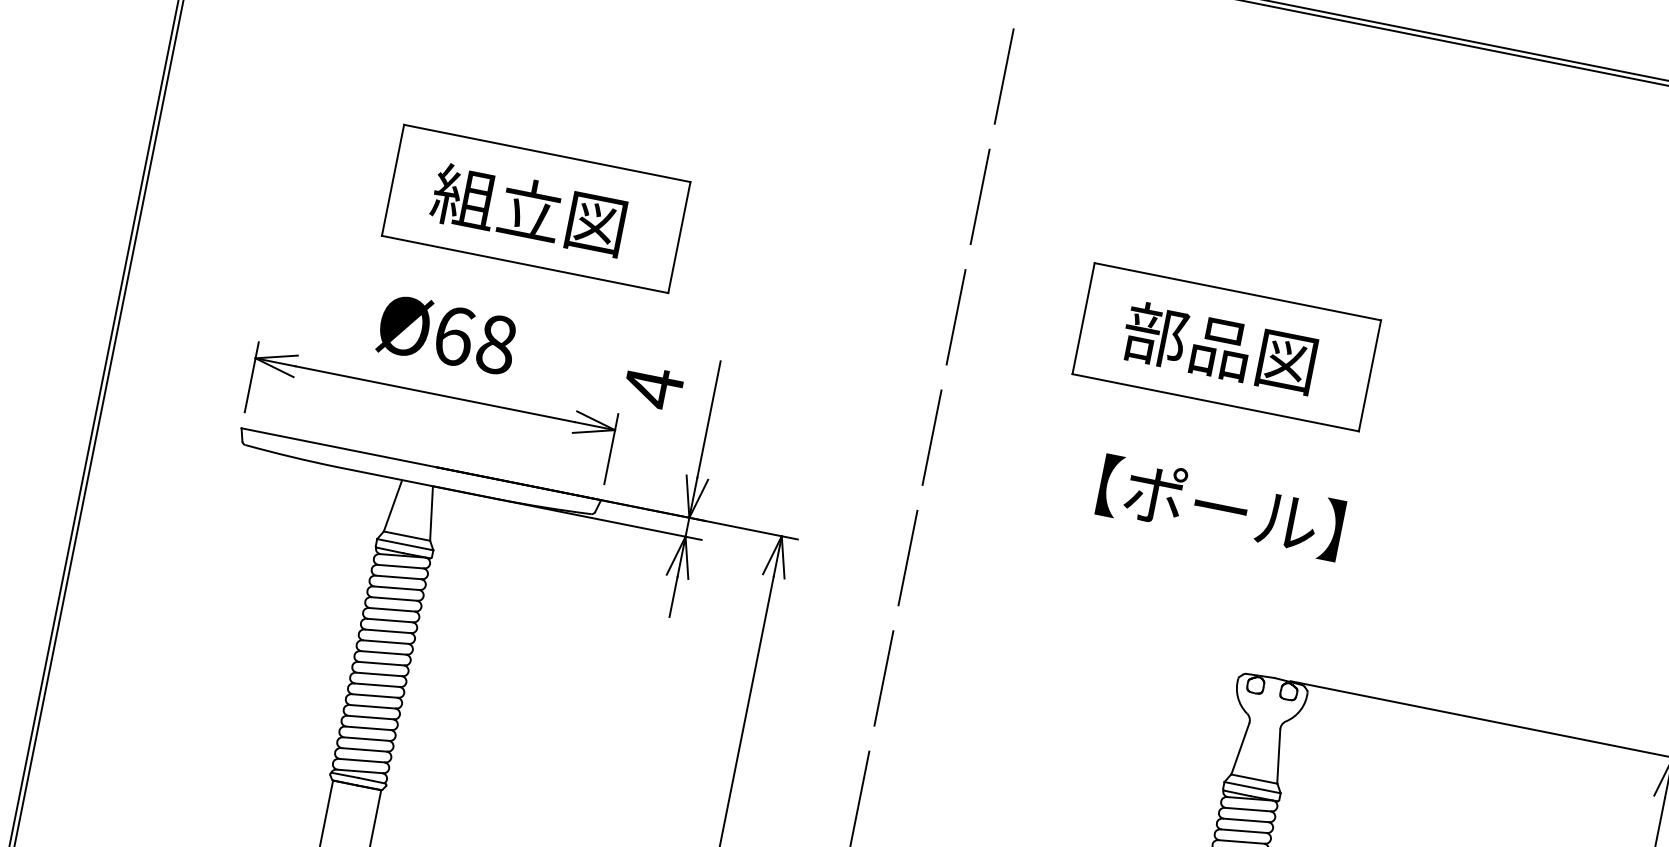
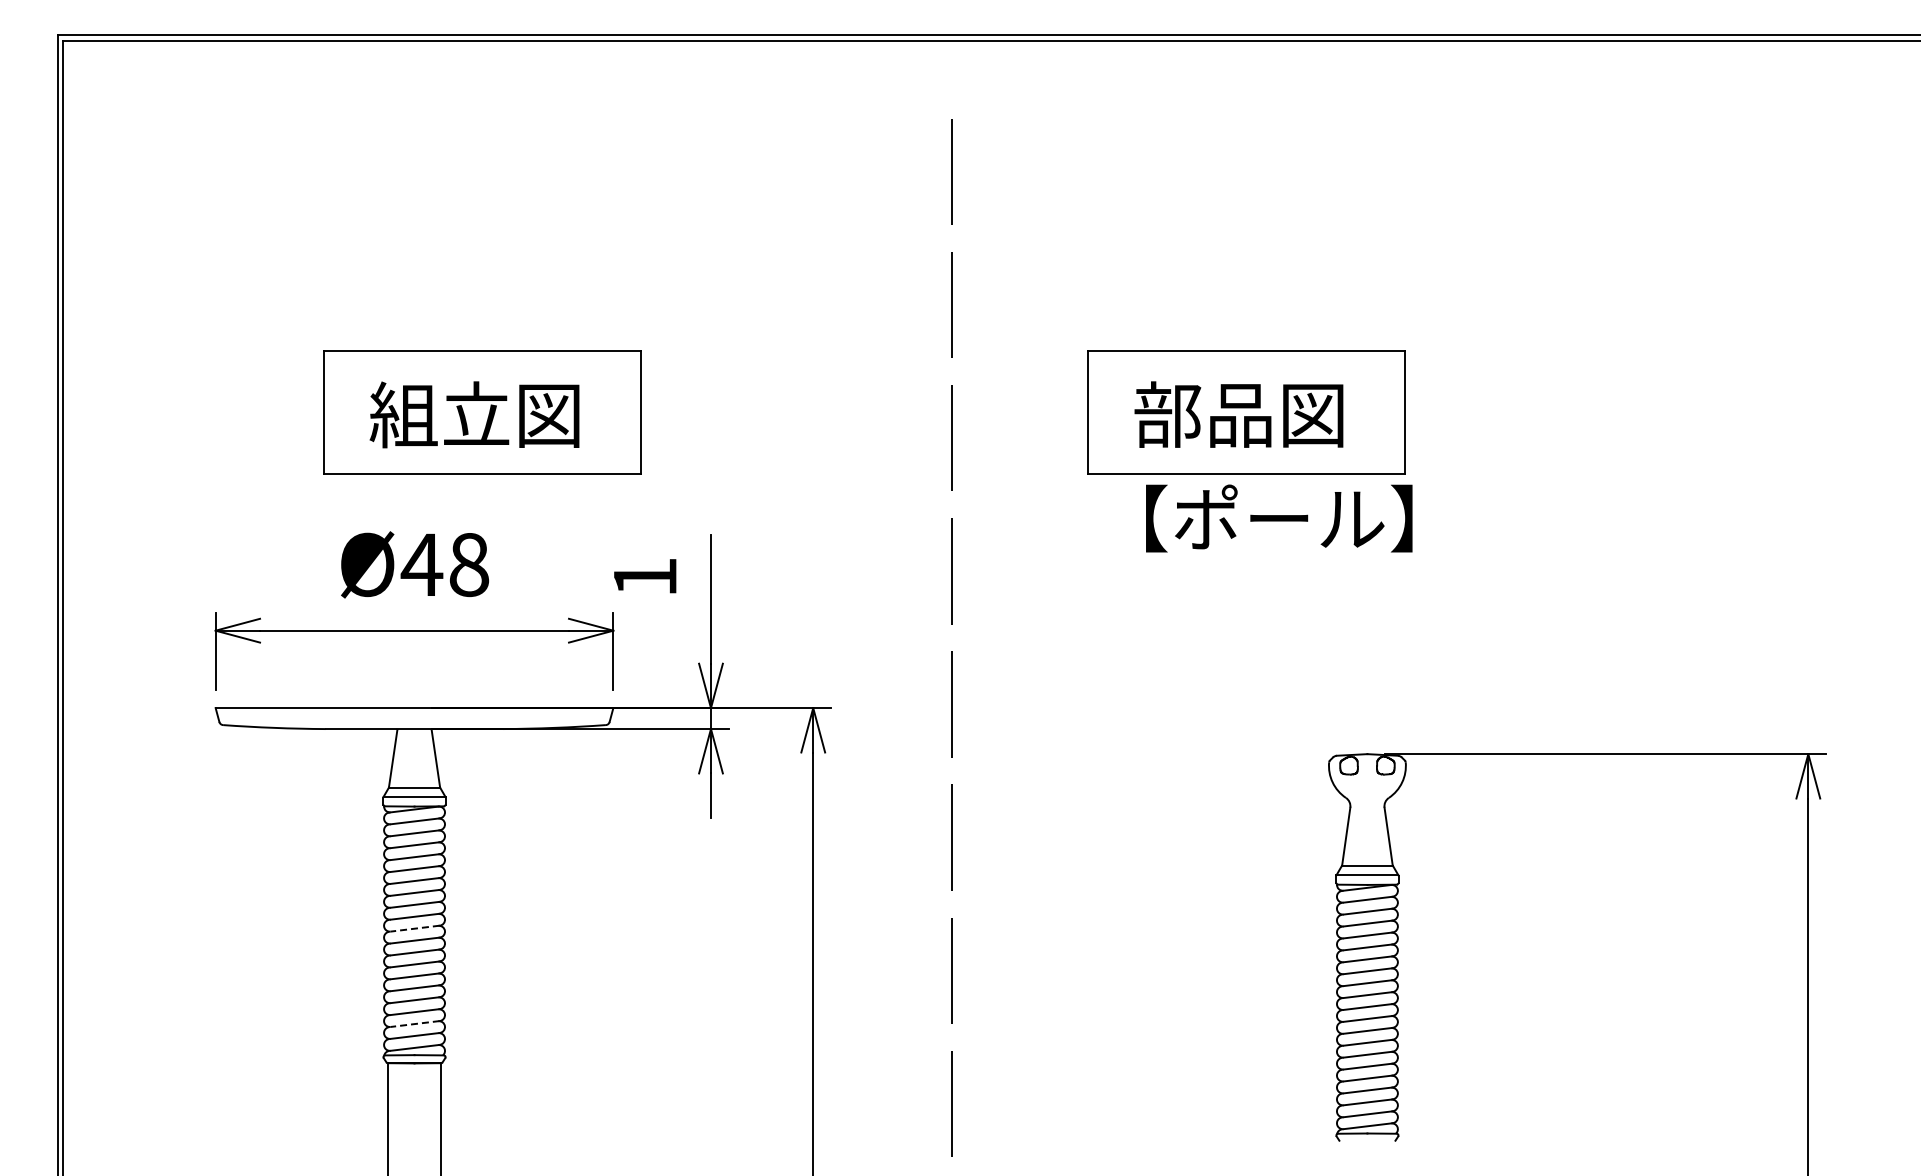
text: (453, 335) -> (421, 564), Ø68 -> Ø48
text: (653, 387) -> (645, 577), 4 -> 1
text: (1221, 507) -> (1279, 518), moved
line: (382, 663) -> (415, 928), solid -> dashed
line: (365, 750) -> (415, 1024), solid -> dashed

